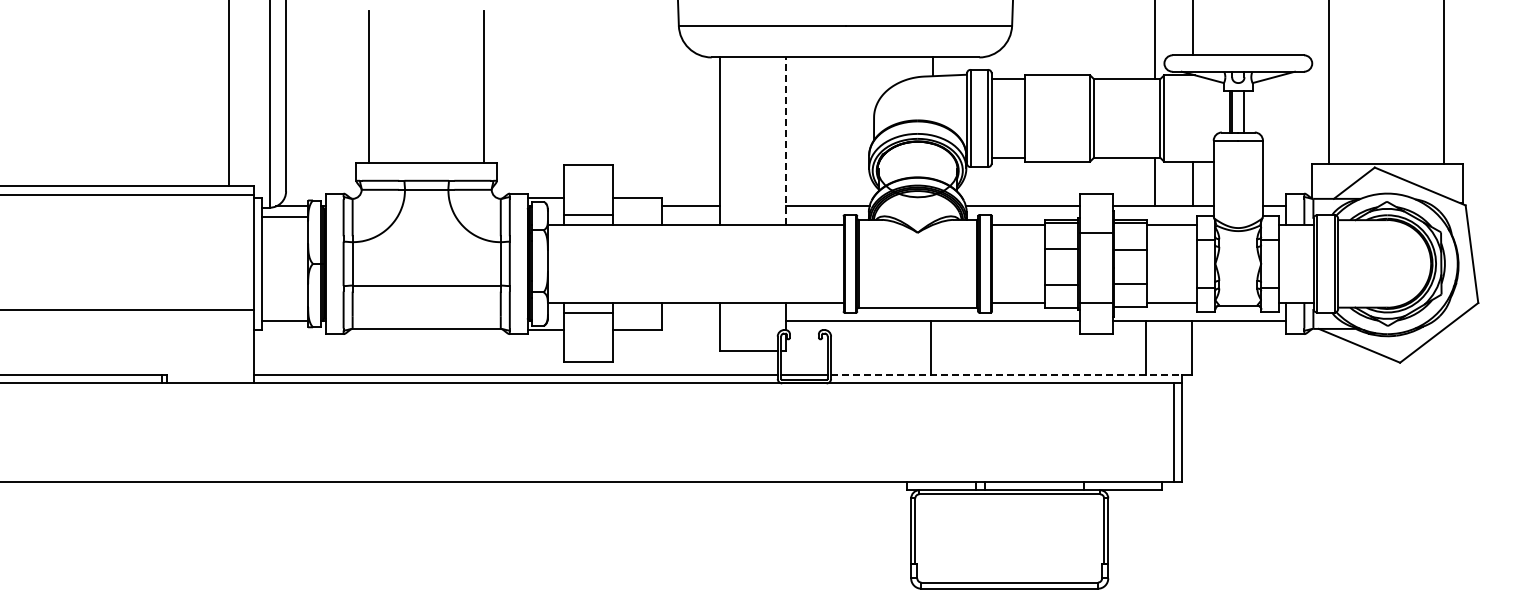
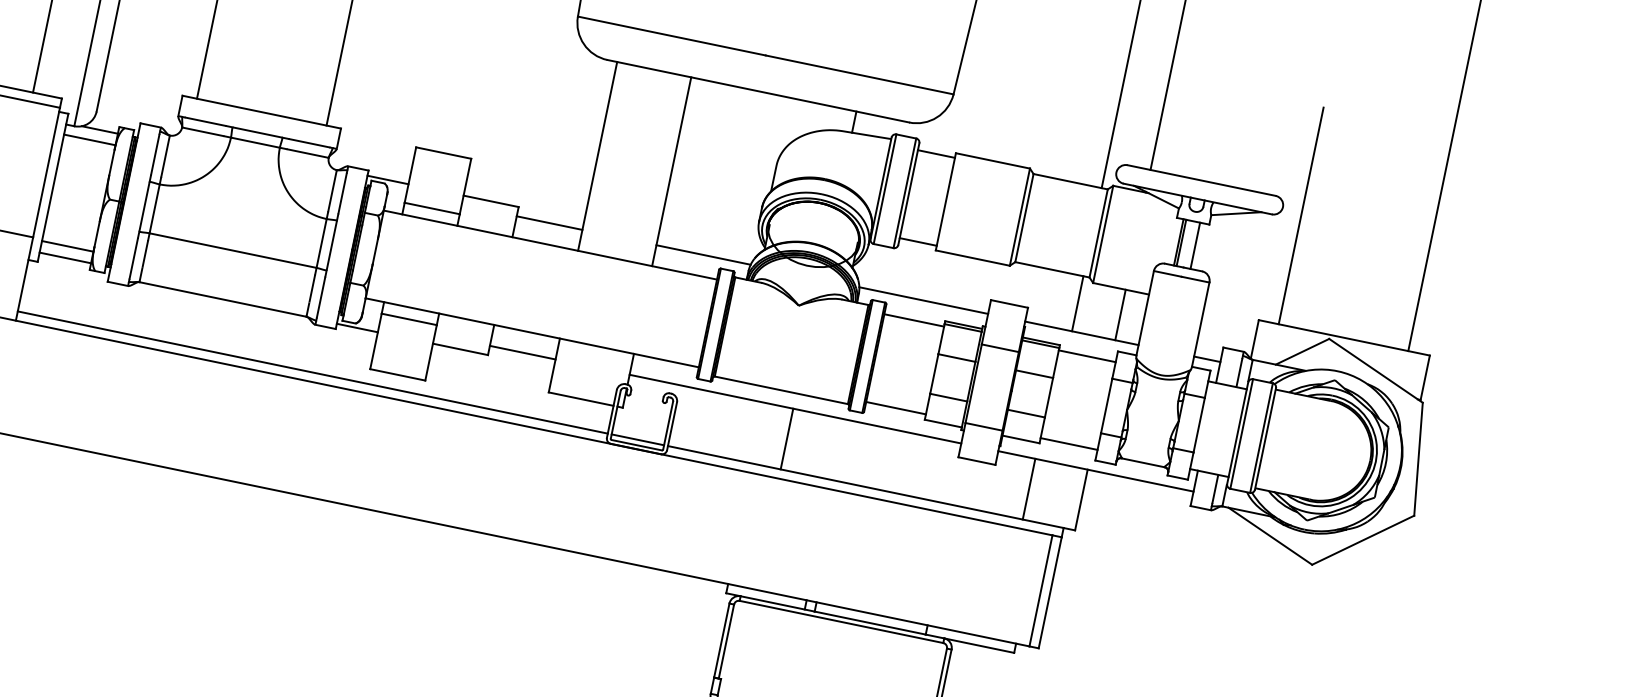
line: (785, 141) -> (671, 171), dashed -> solid
line: (285, 311) -> (67, 246), added
line: (690, 321) -> (522, 352), added
line: (1006, 375) -> (865, 487), dashed -> solid

